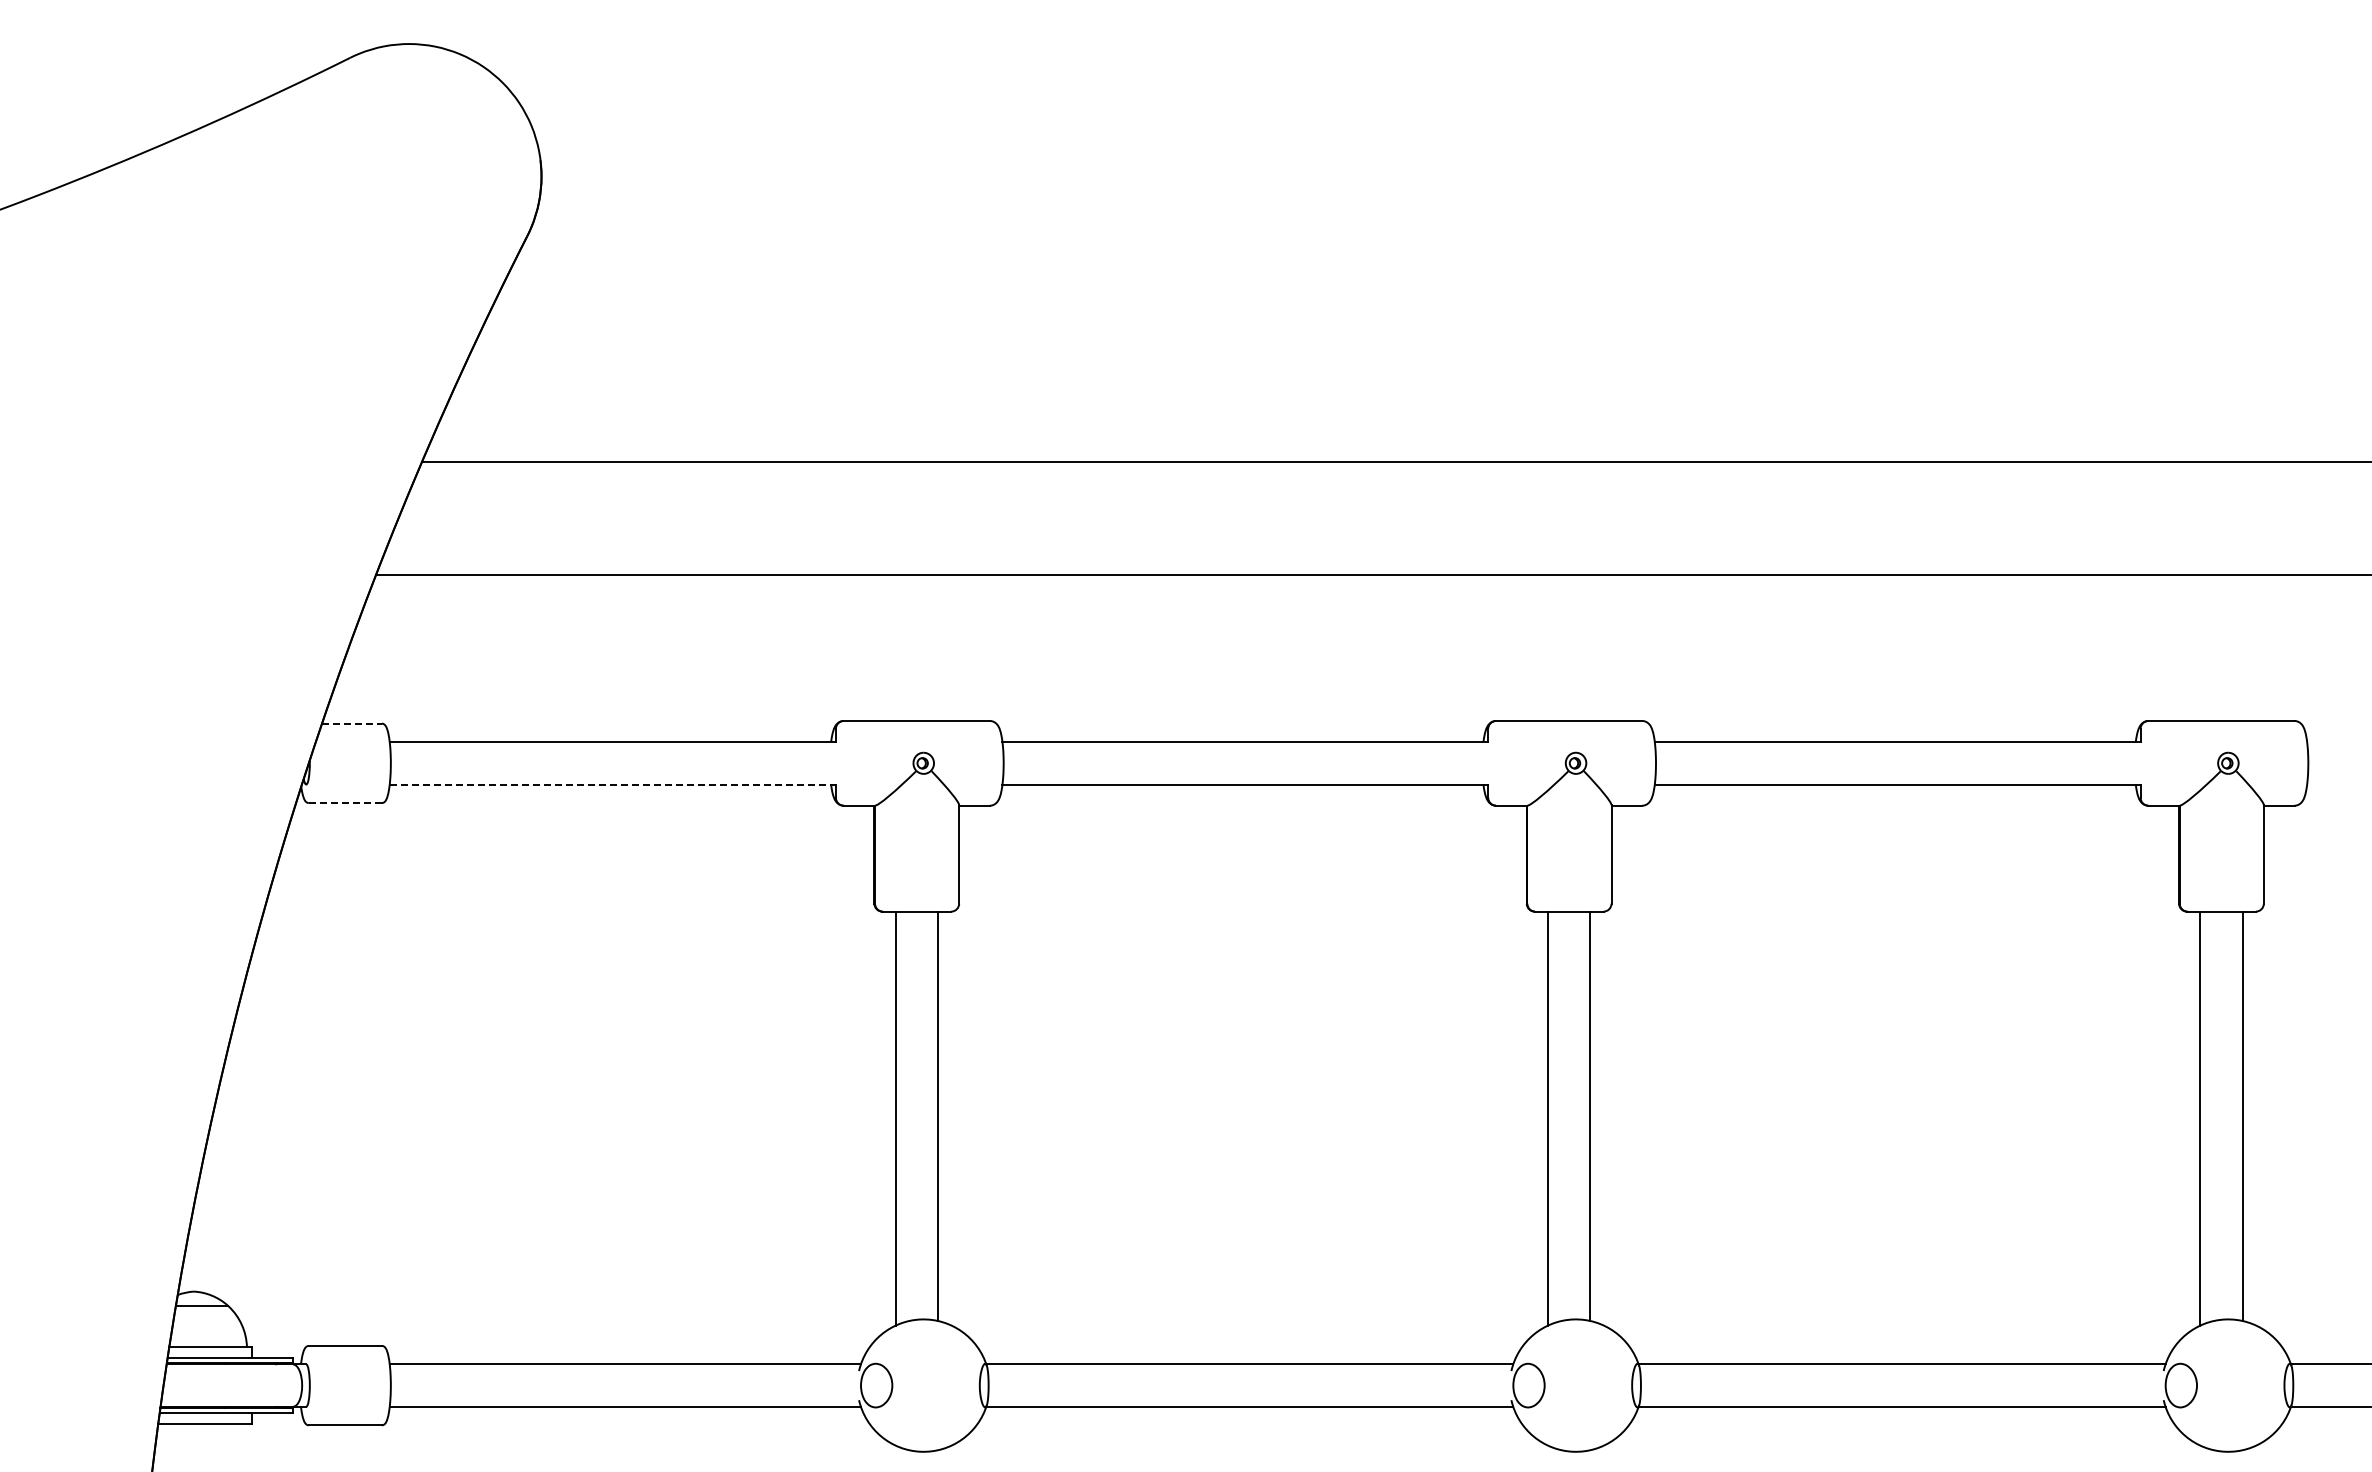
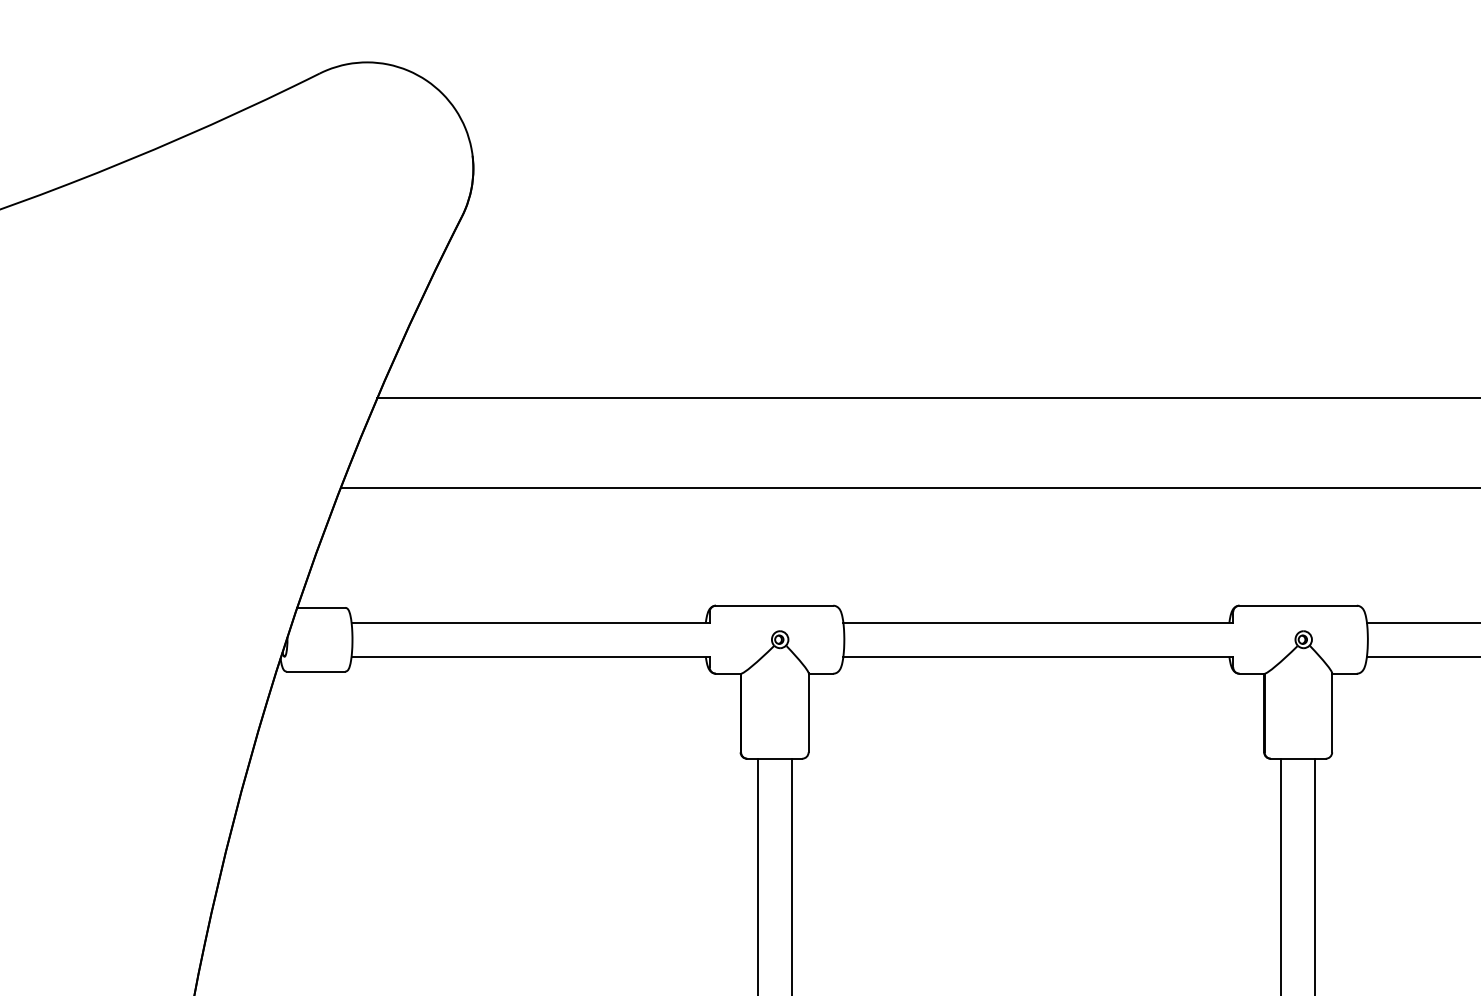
line: (351, 723) -> (320, 607), dashed -> solid
line: (613, 784) -> (531, 656), dashed -> solid
line: (345, 803) -> (316, 671), dashed -> solid

